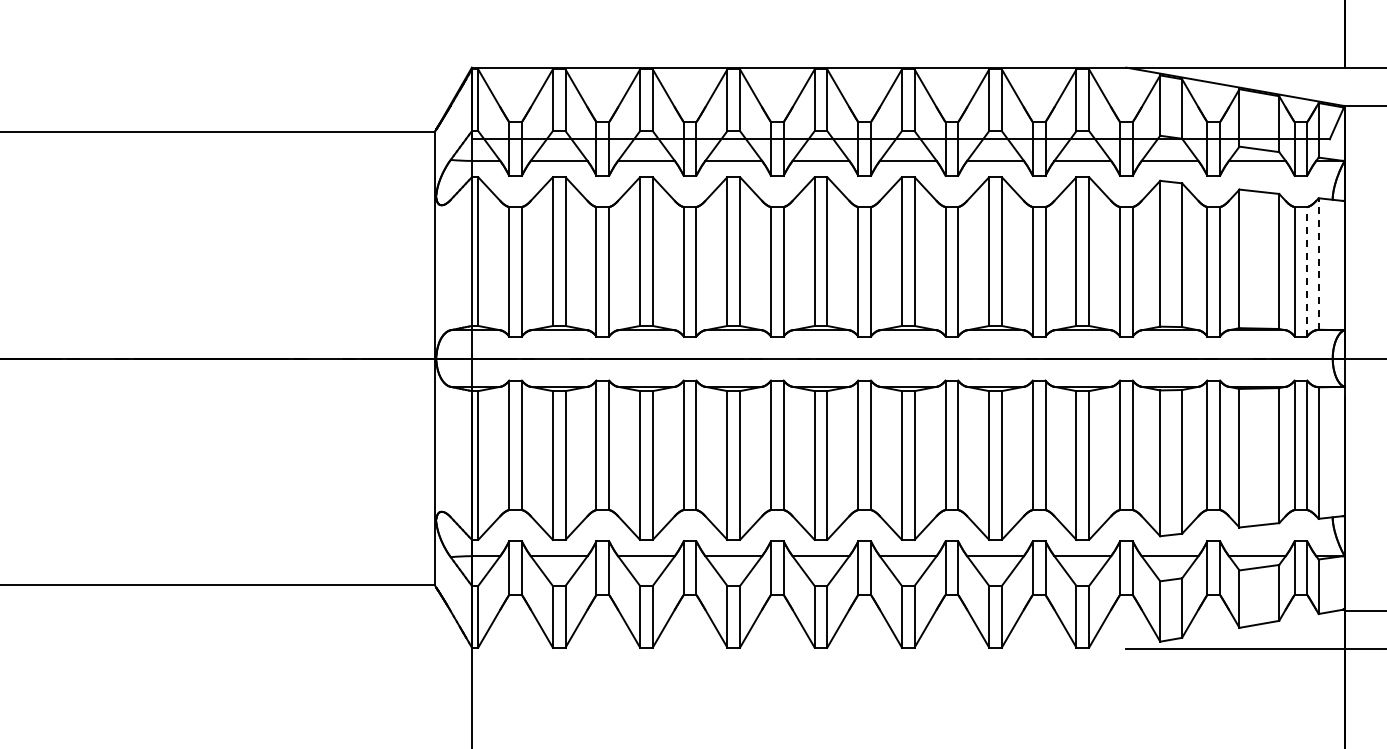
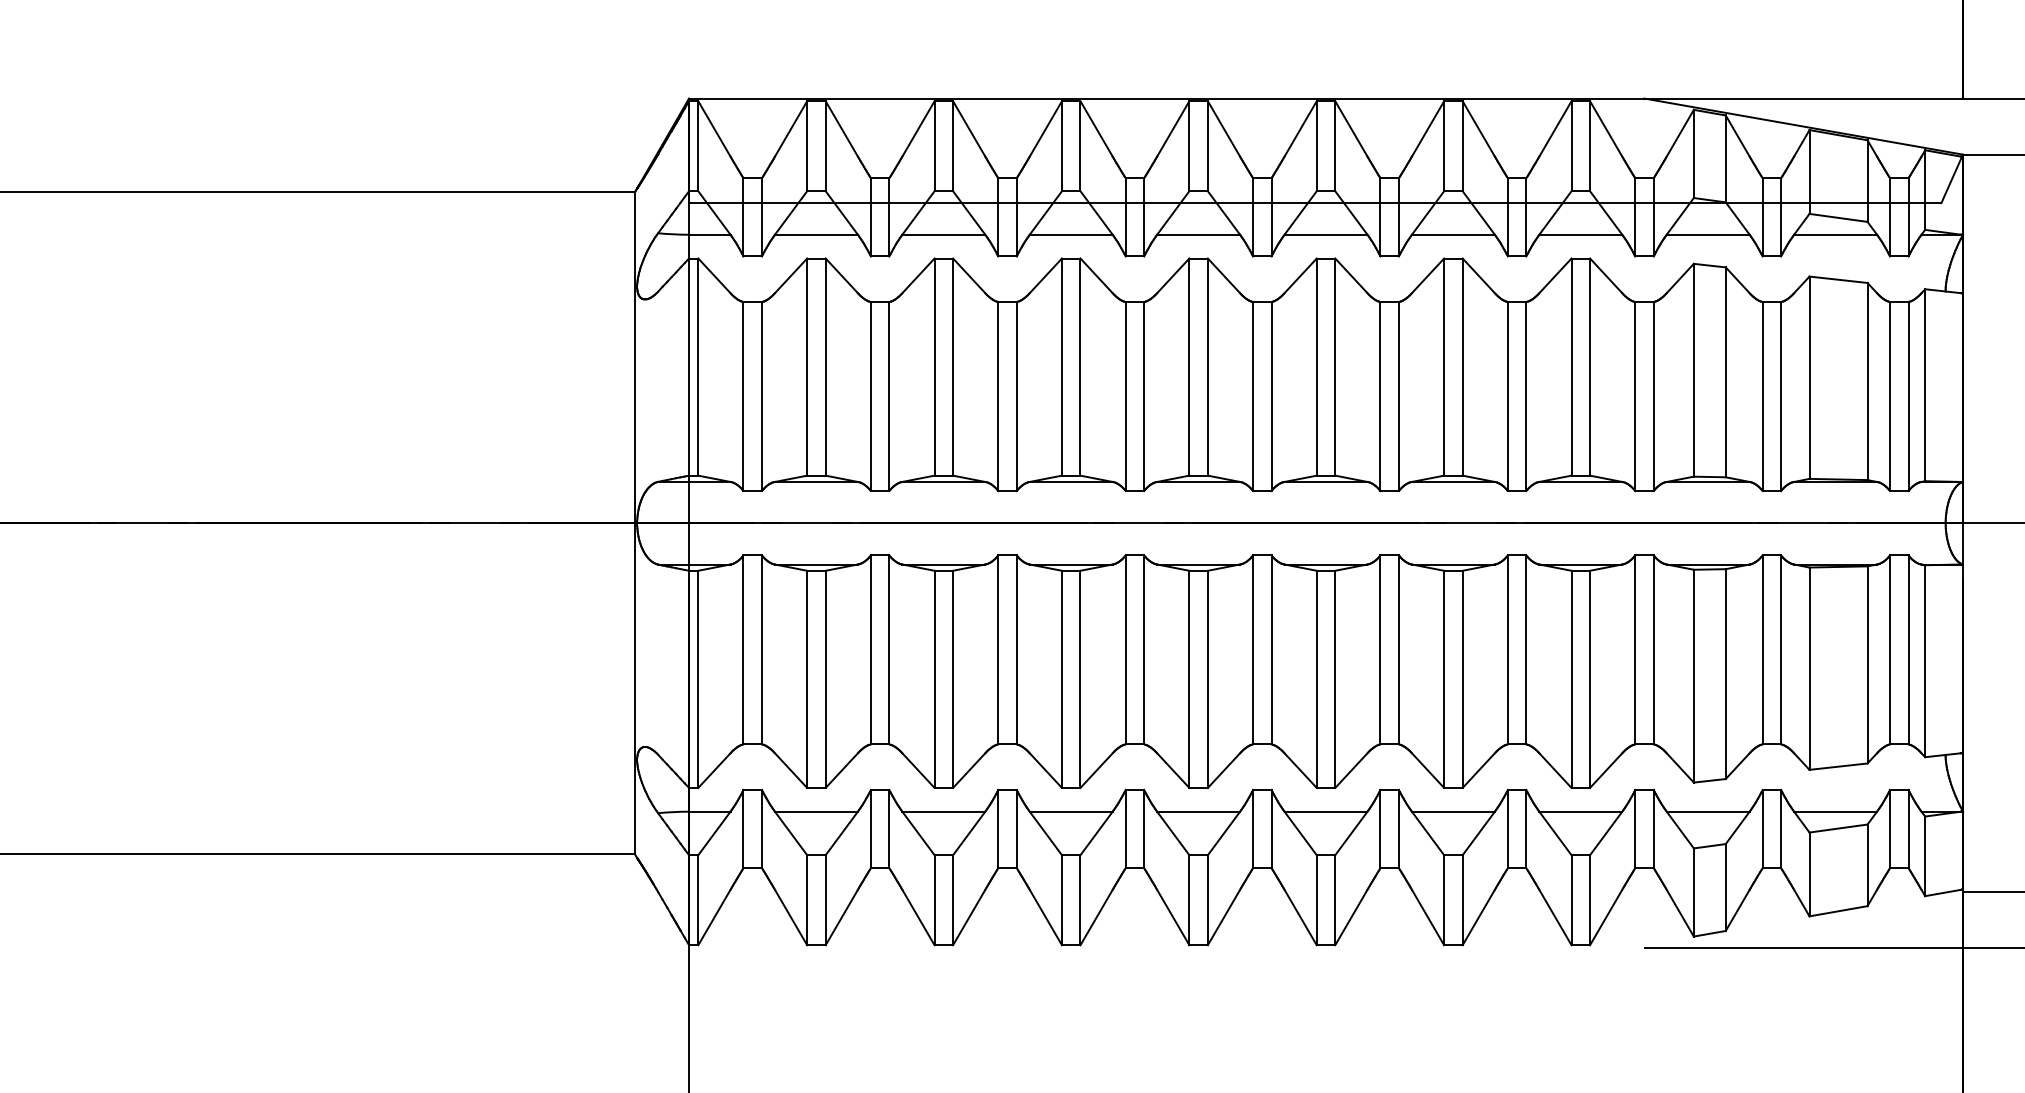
line: (1318, 264) -> (1924, 385), dashed -> solid
line: (1307, 271) -> (1908, 396), dashed -> solid

